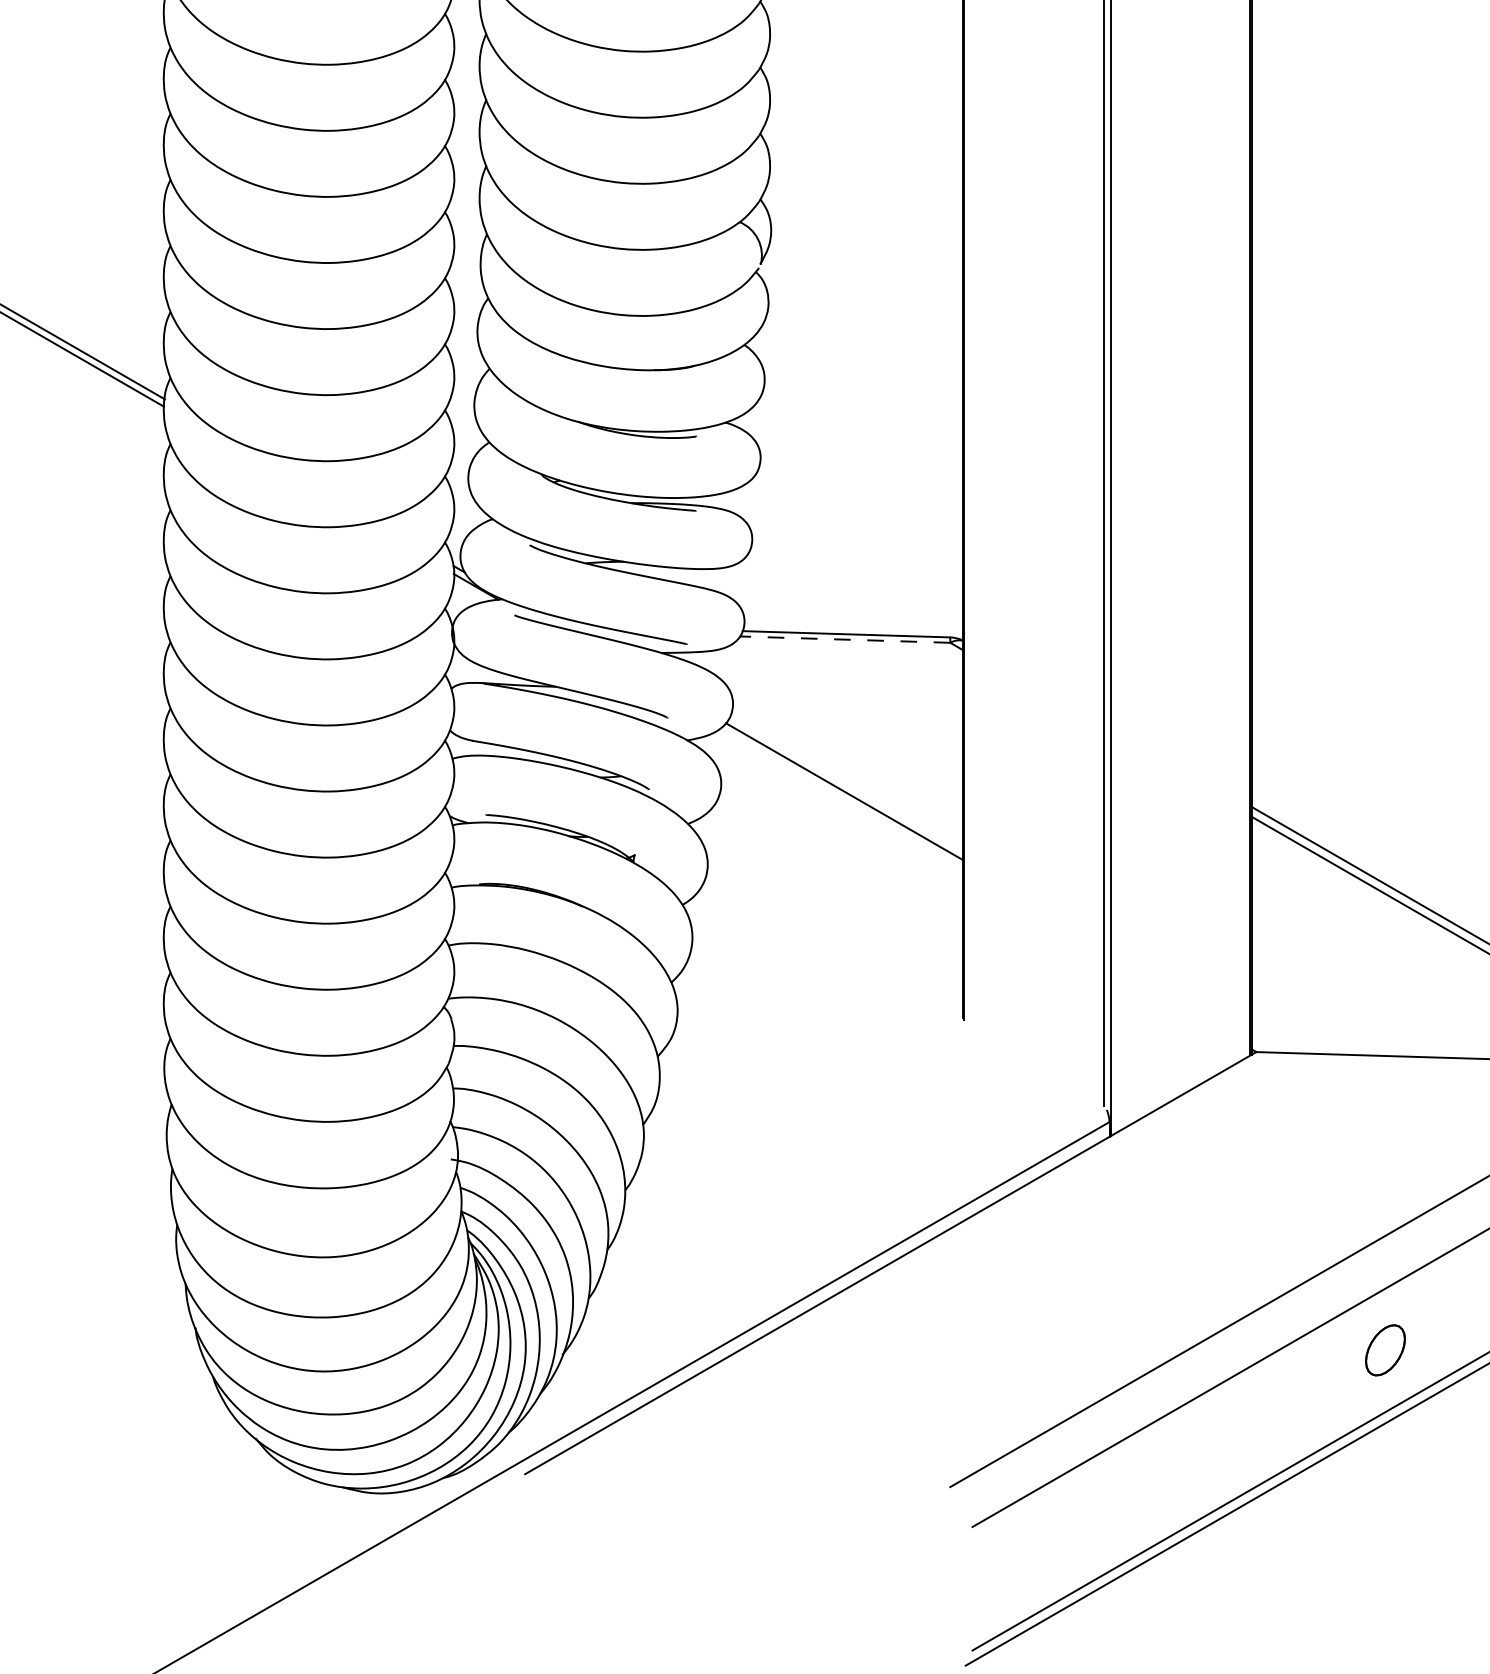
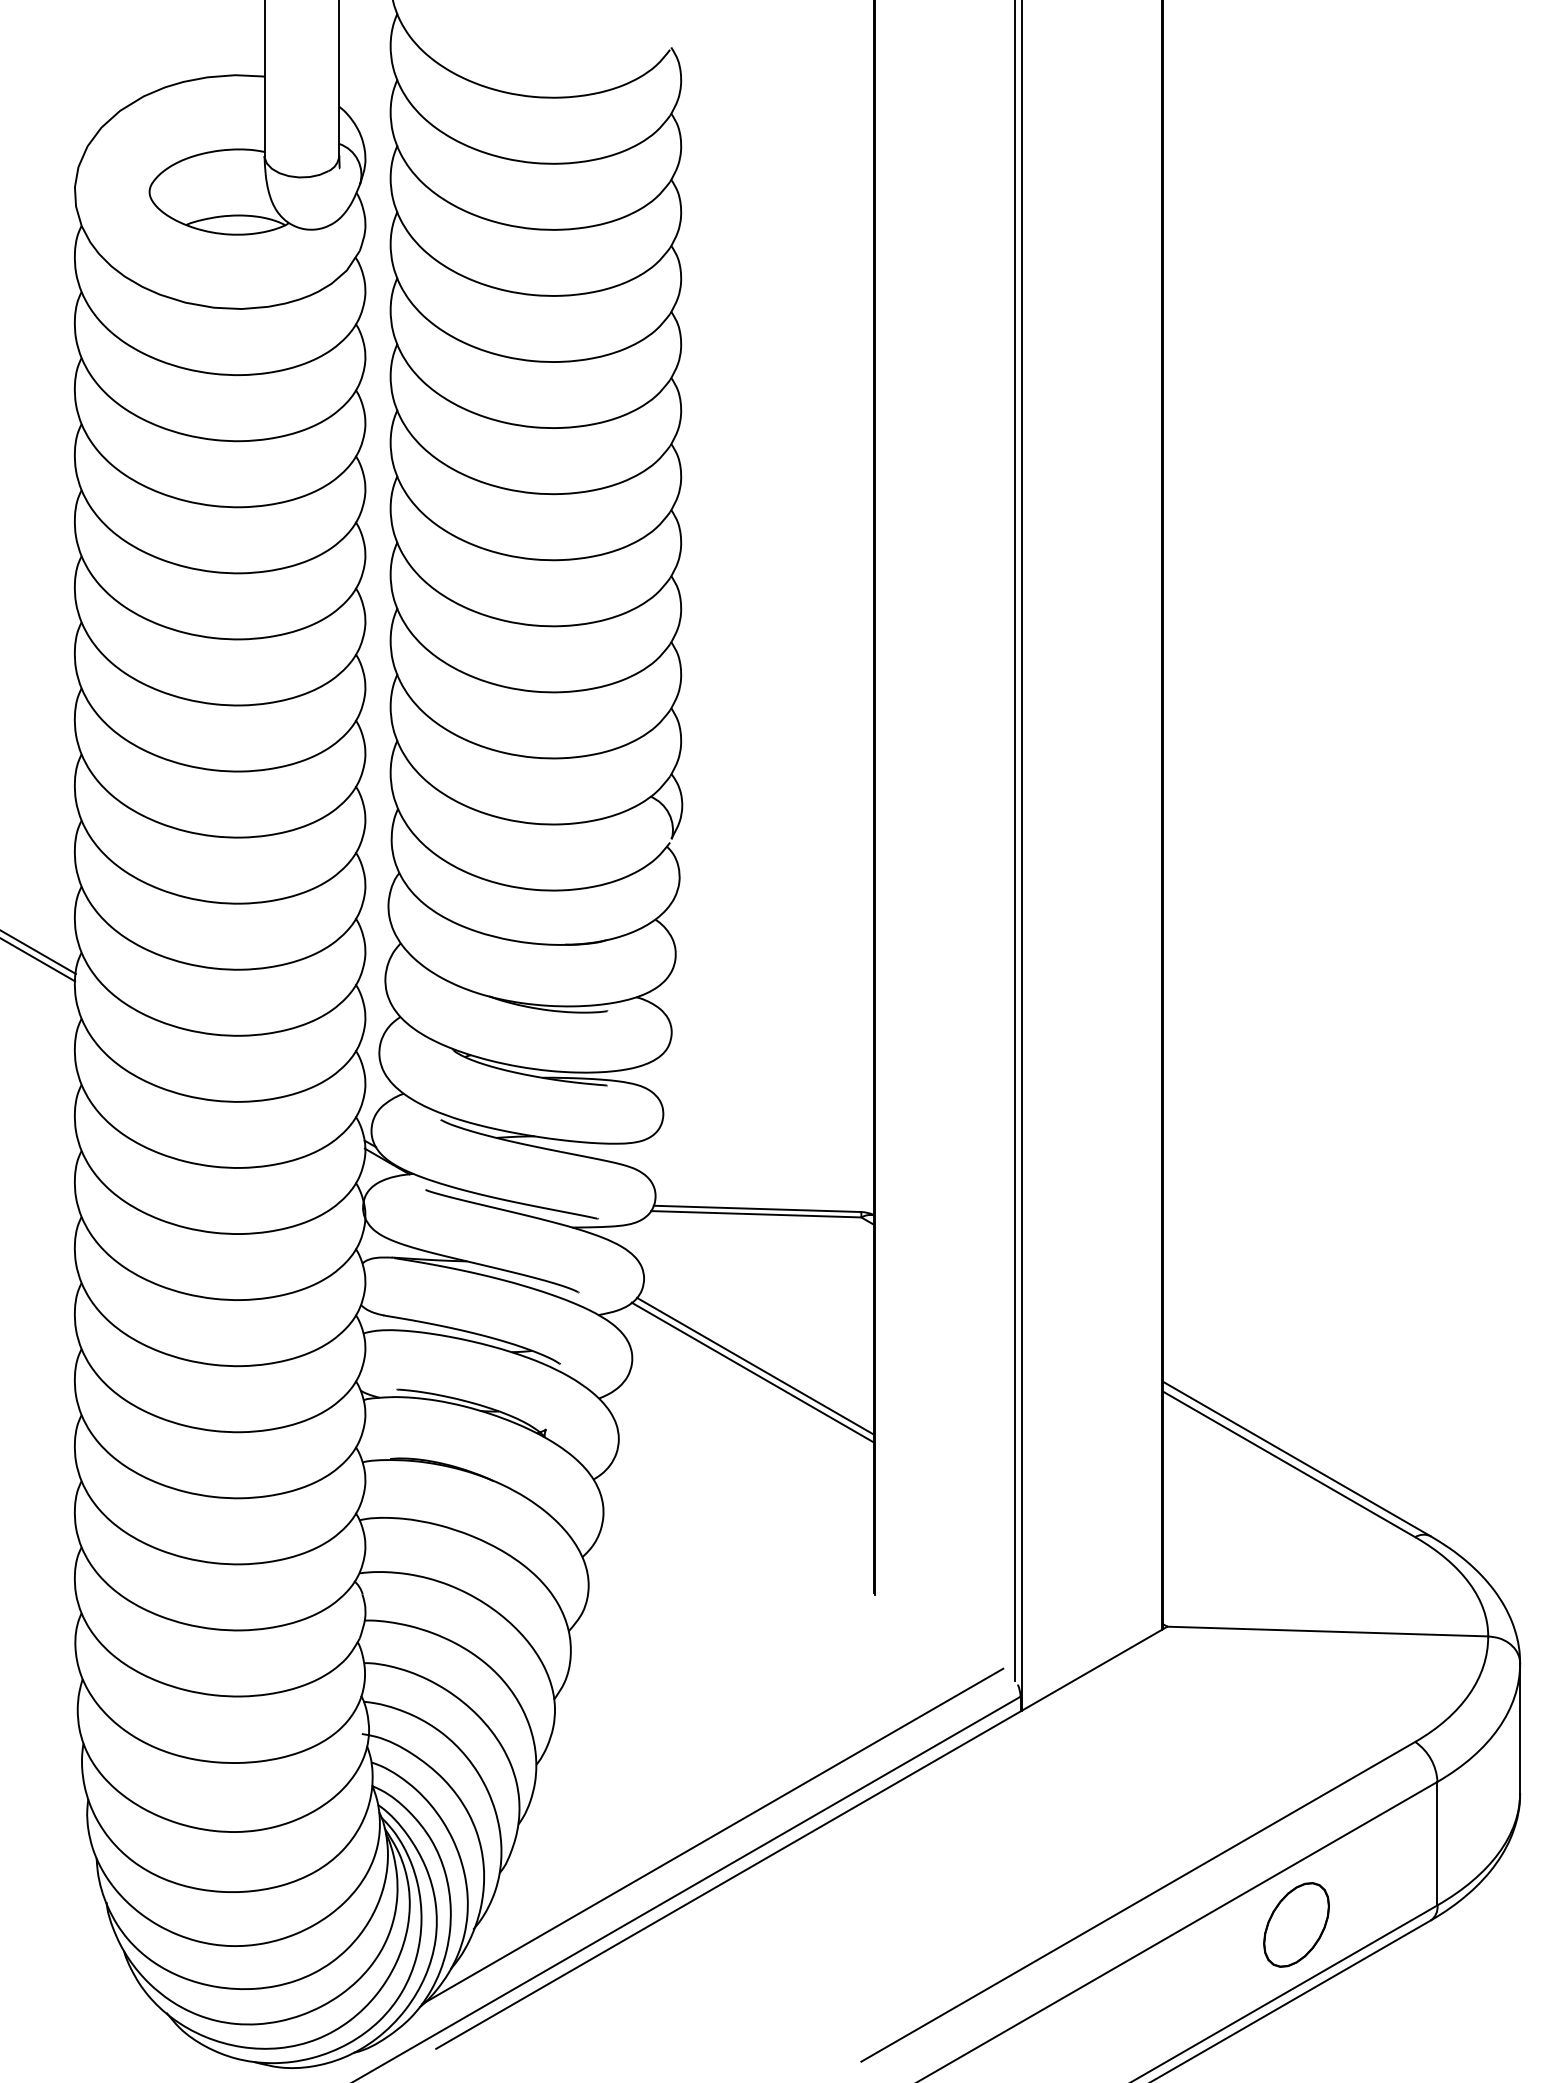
line: (844, 639) -> (755, 1214), dashed -> solid
line: (841, 797) -> (752, 1372), added
line: (801, 1261) -> (712, 1836), added
part: (1385, 1349) -> (1296, 1924), size x1.67

